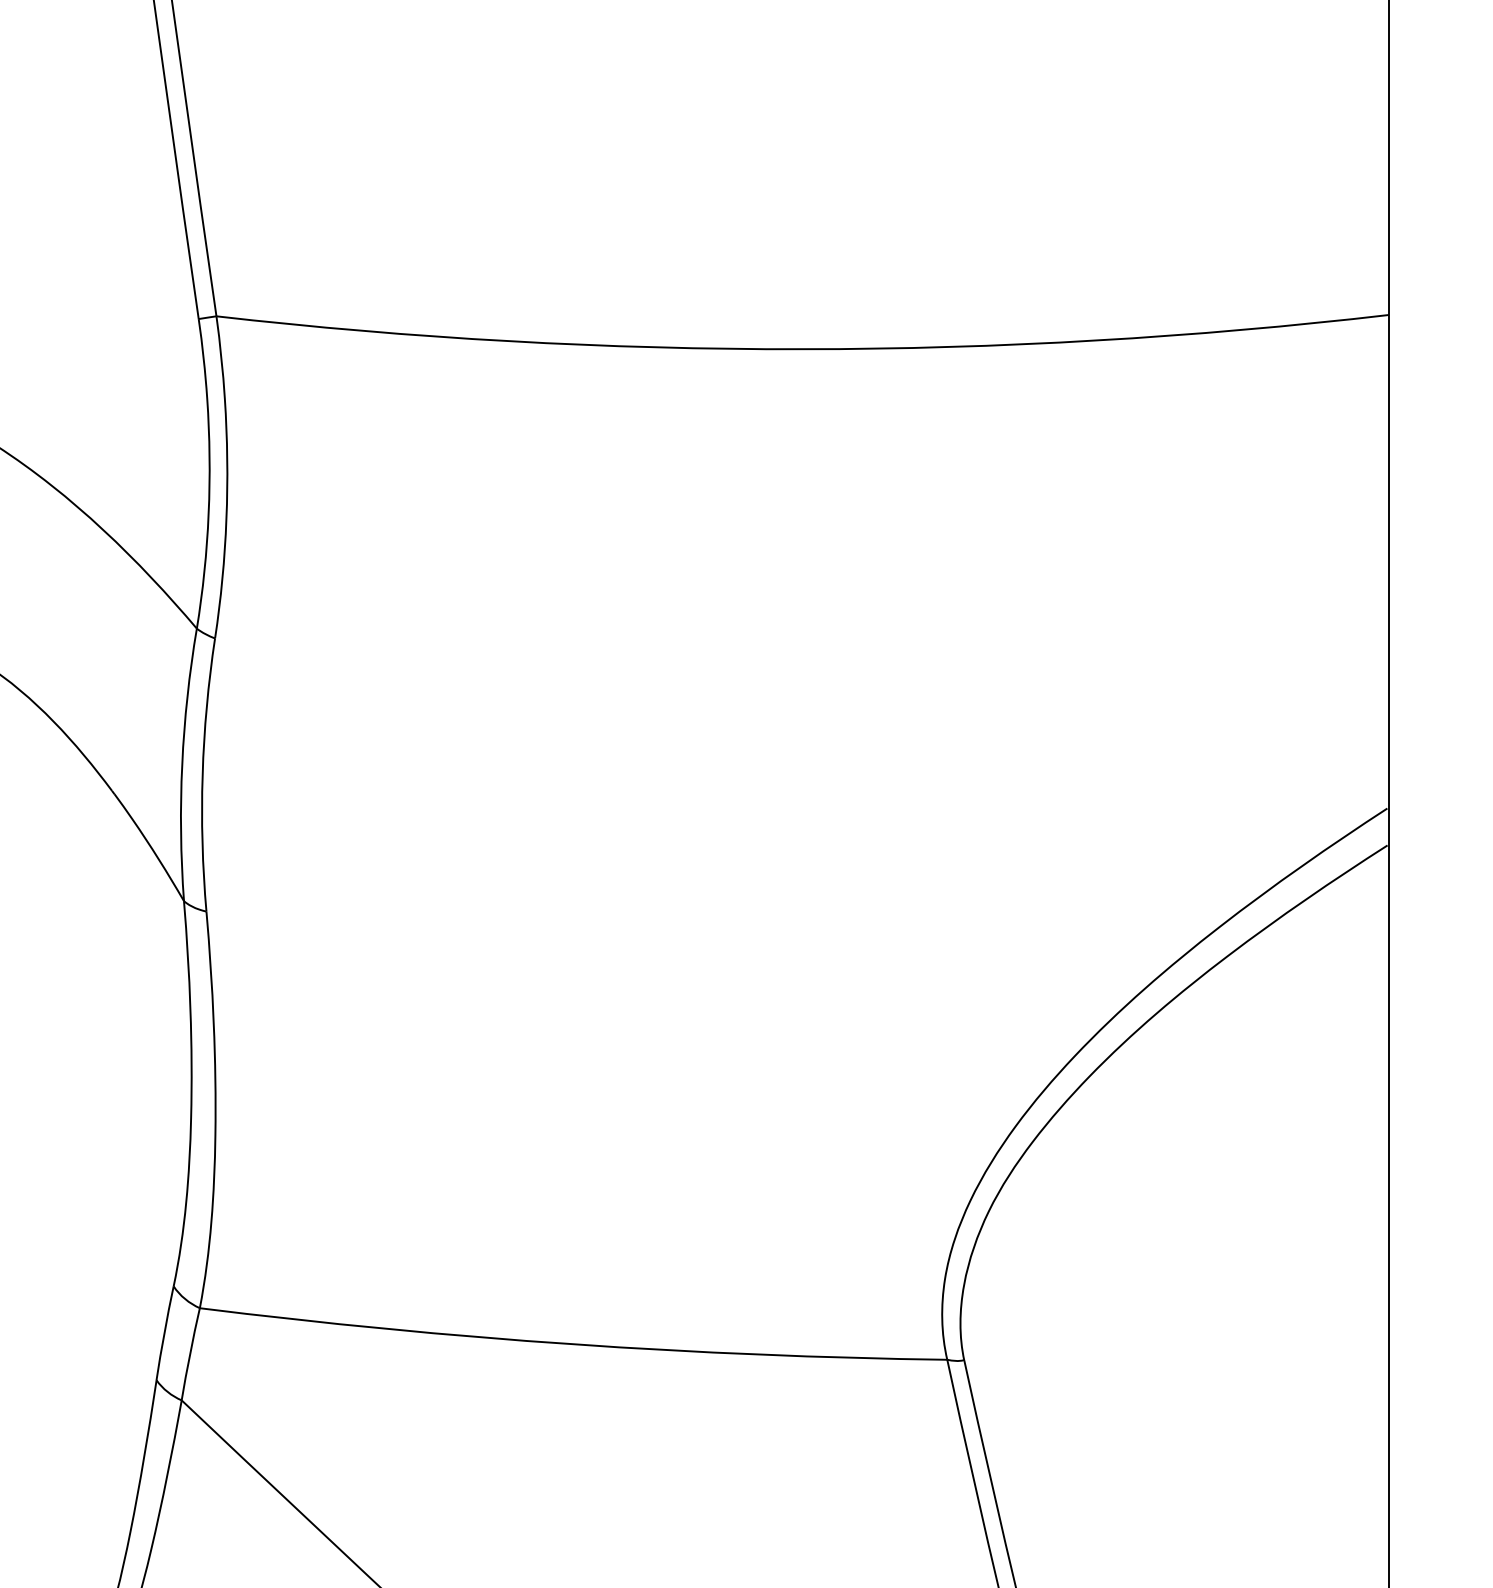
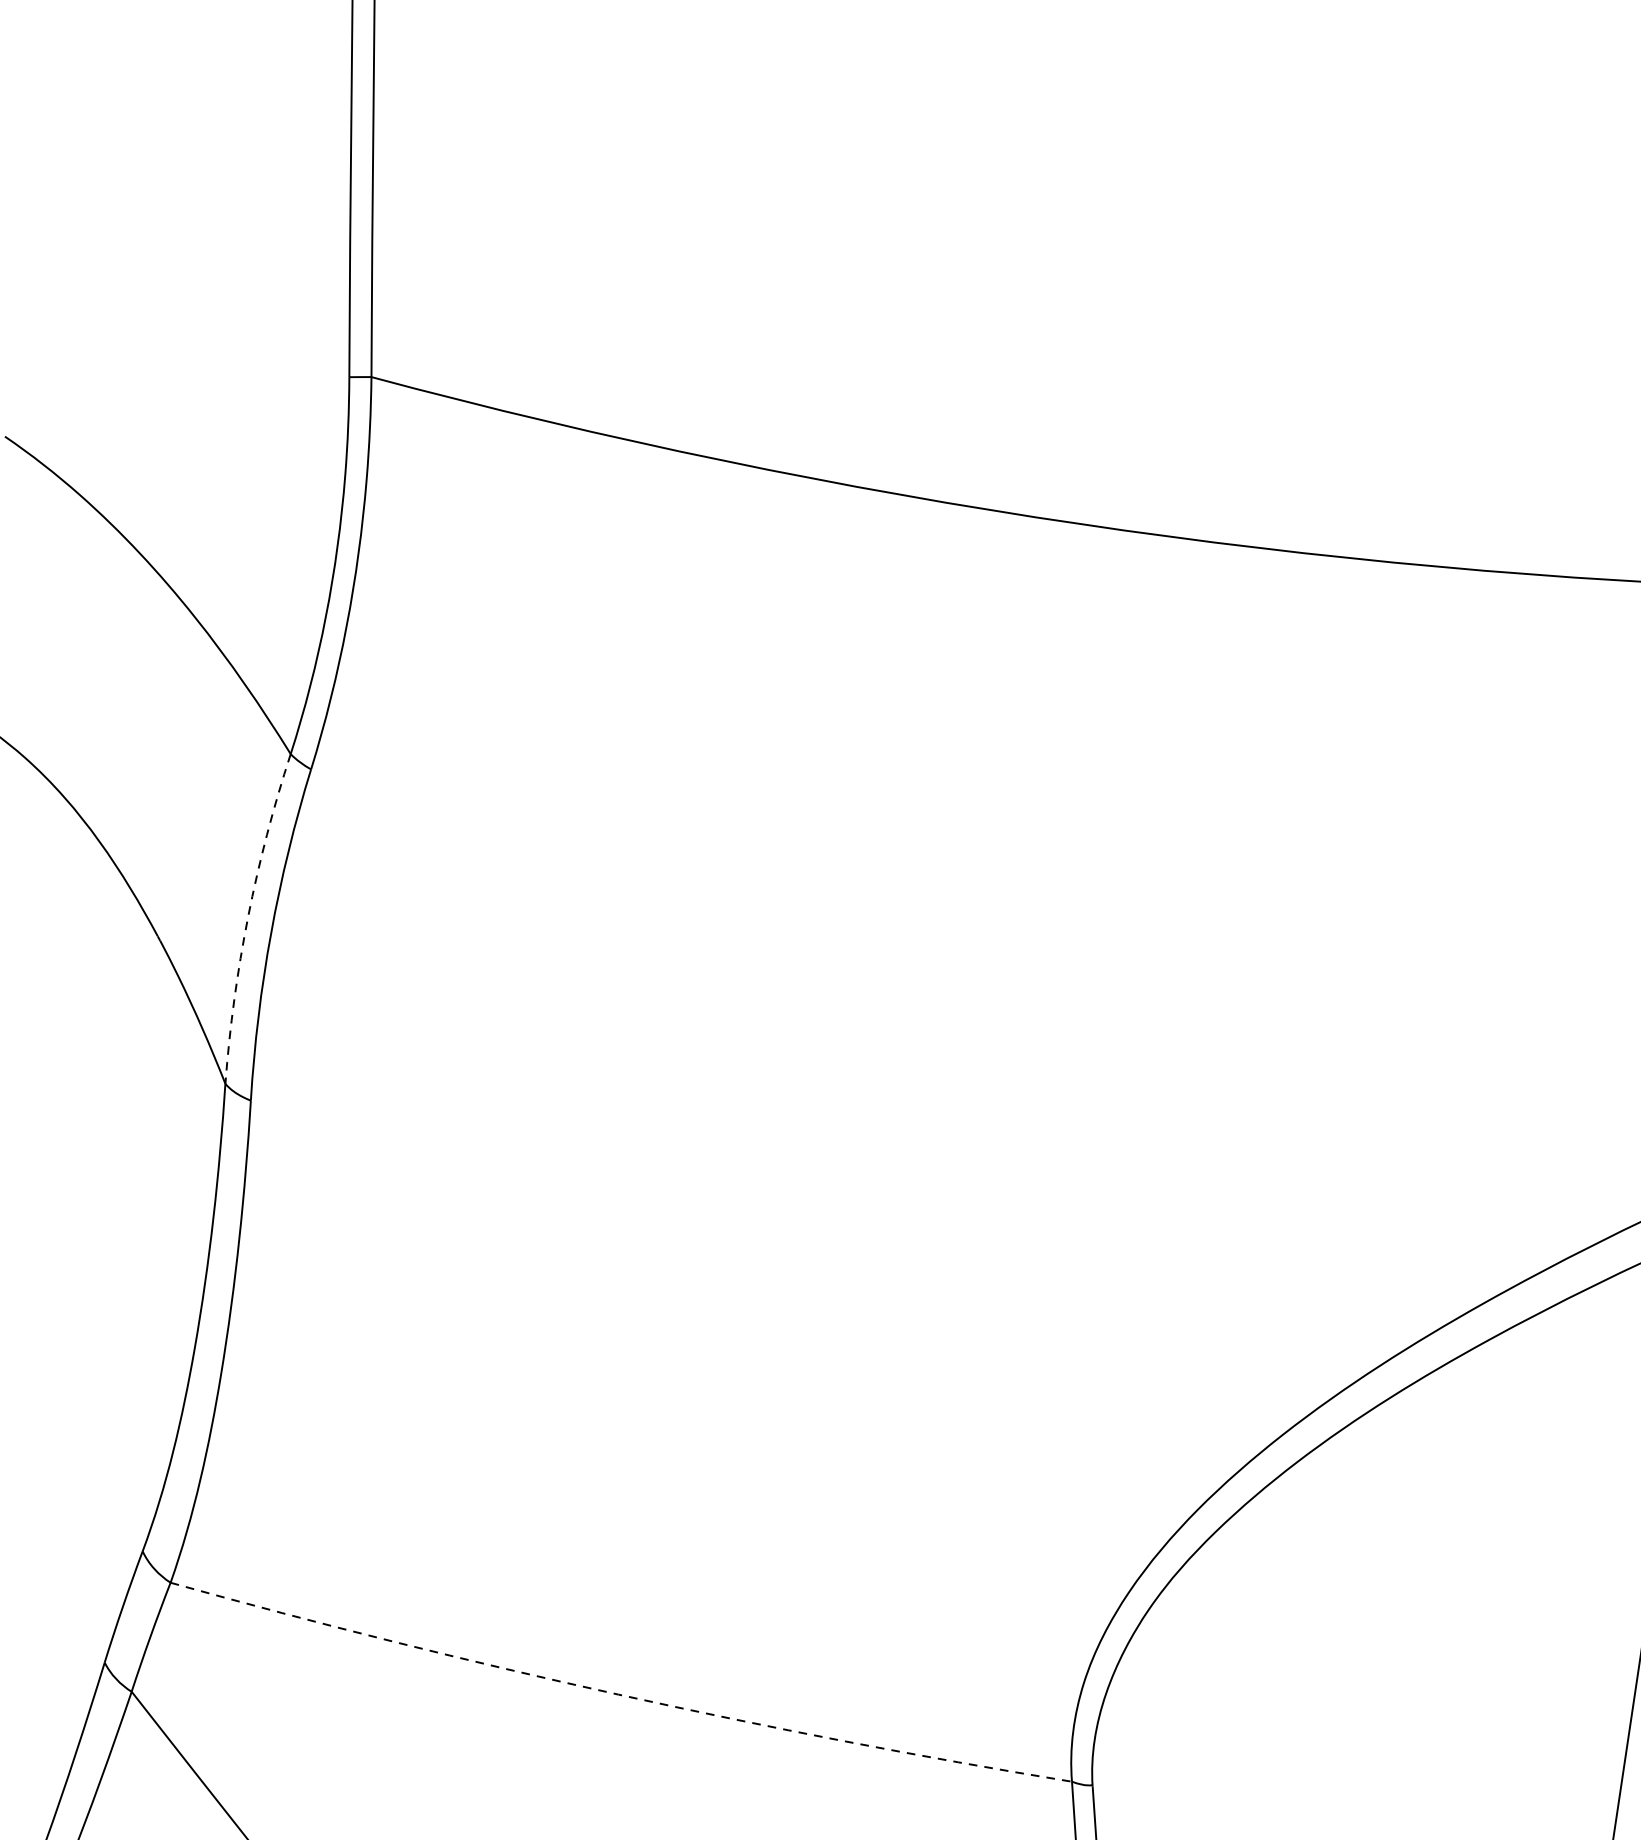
arc: (182, 764) -> (248, 917), solid -> dashed
arc: (572, 1344) -> (618, 1694), solid -> dashed

